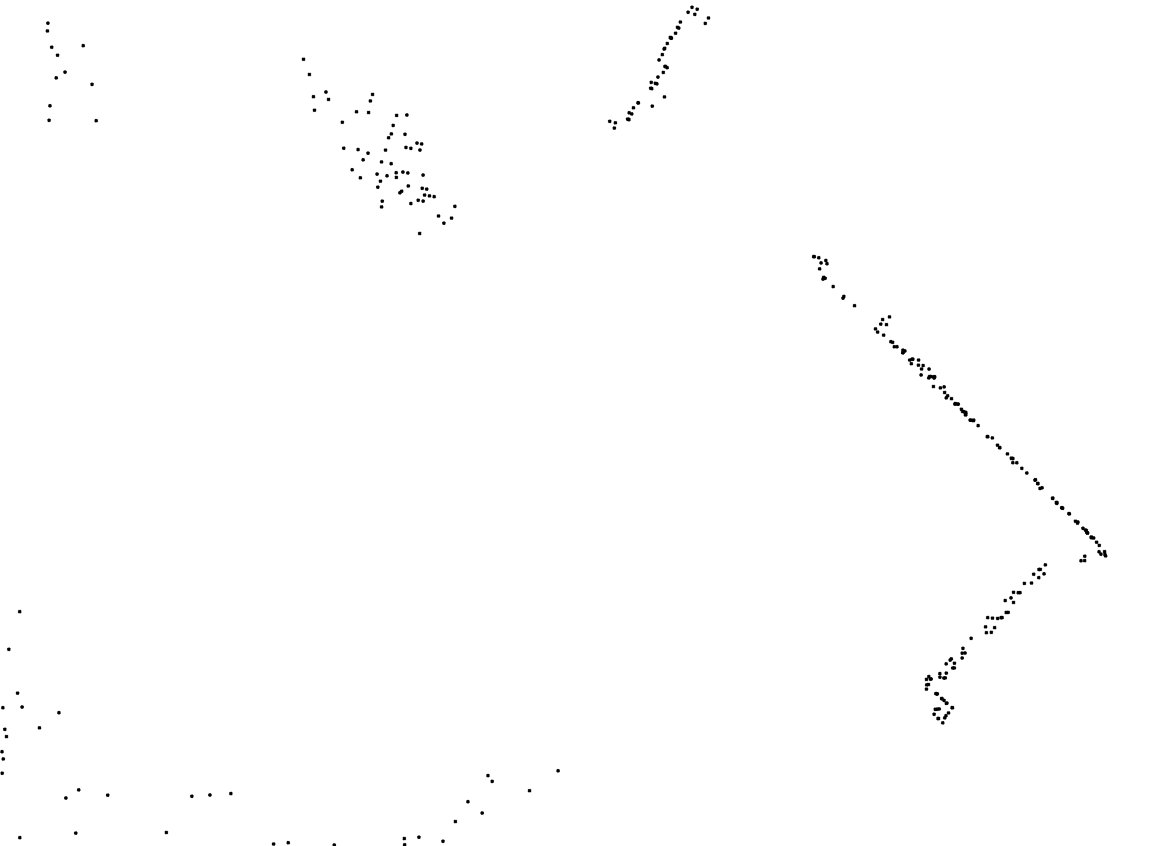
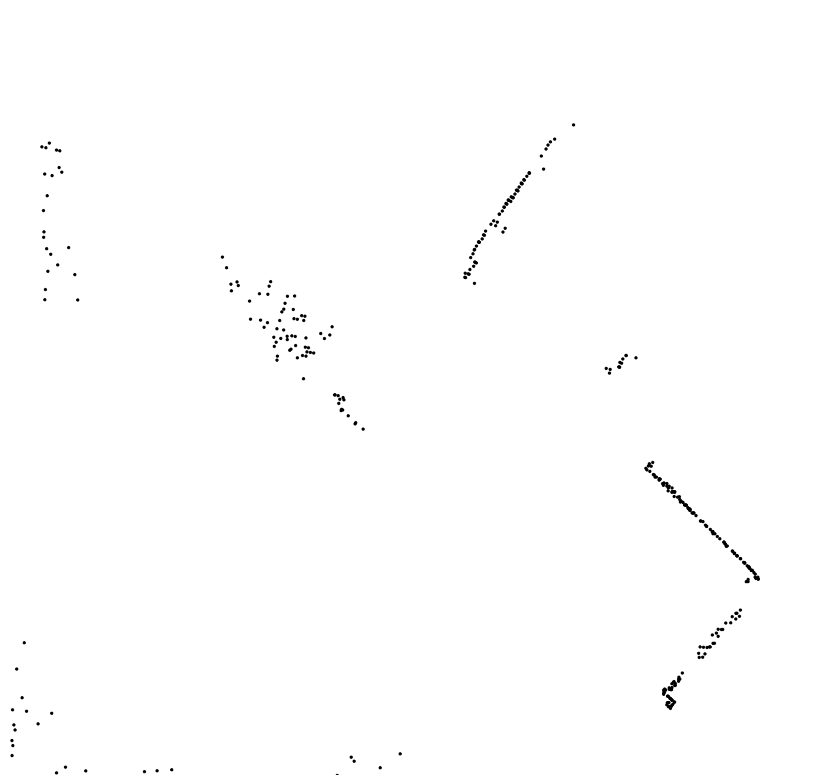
part: (60, 74) -> (52, 267), size x1.6
part: (320, 101) -> (234, 286), size x0.7
part: (630, 114) -> (620, 363), moved
part: (355, 173) -> (258, 336), removed
part: (446, 214) -> (326, 332), moved
part: (833, 280) -> (348, 411), moved
part: (989, 437) -> (701, 521), size x0.7
part: (948, 680) -> (672, 690), size x0.6
part: (19, 700) -> (24, 704), size x1.4

